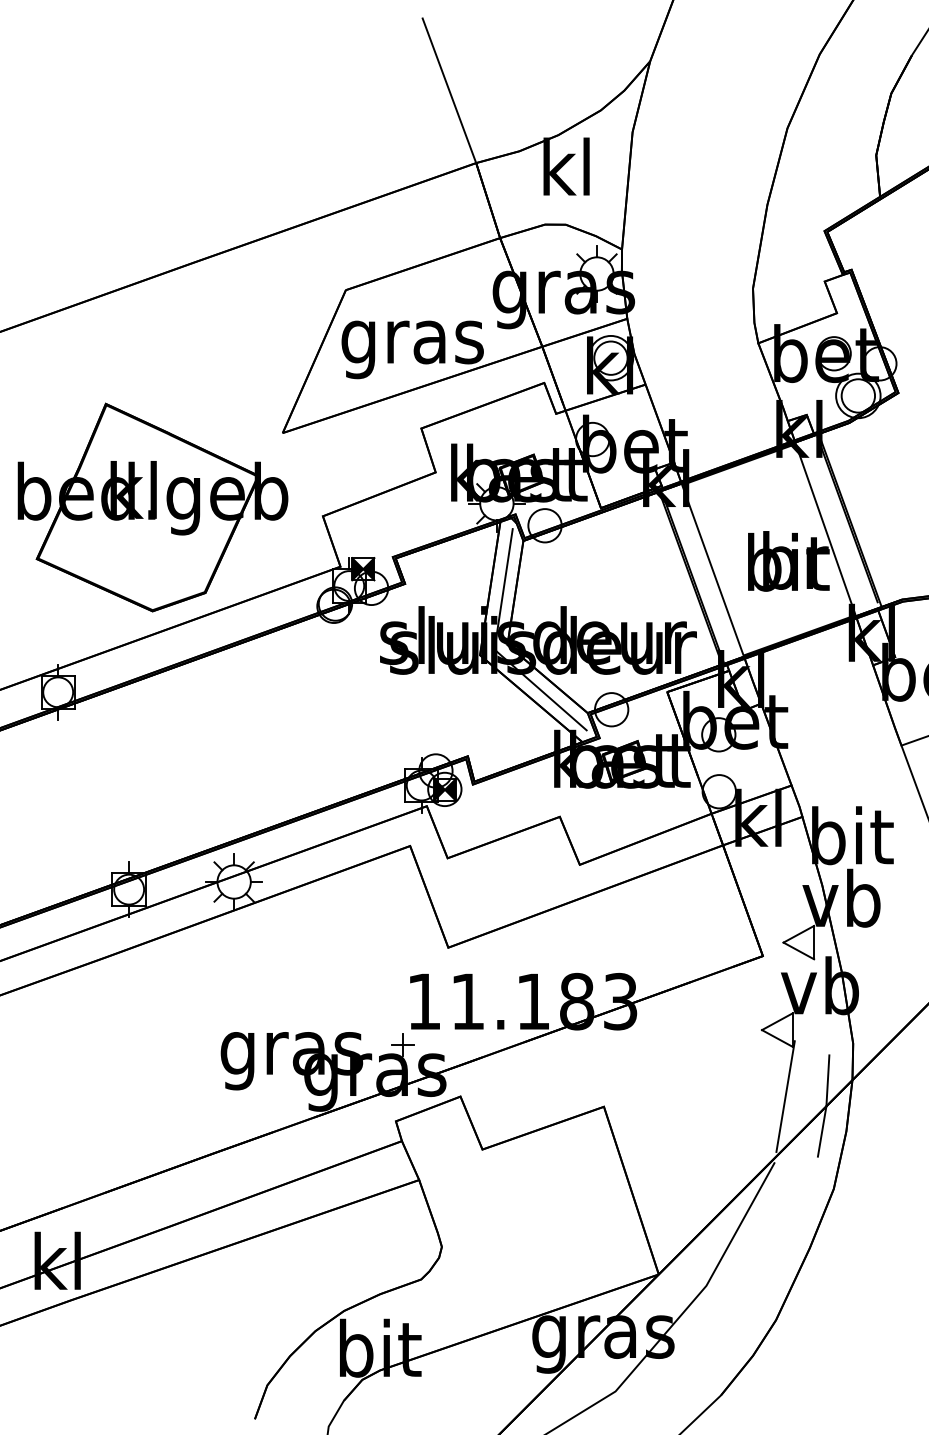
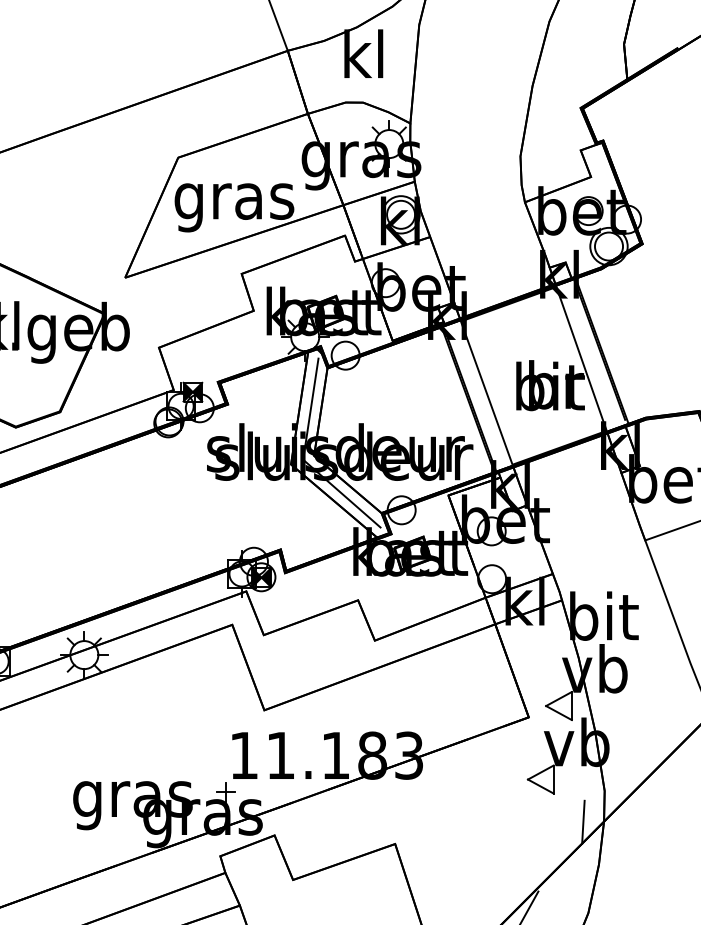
line: (785, 1096) -> (547, 835), removed
line: (821, 1131) -> (578, 864), removed

